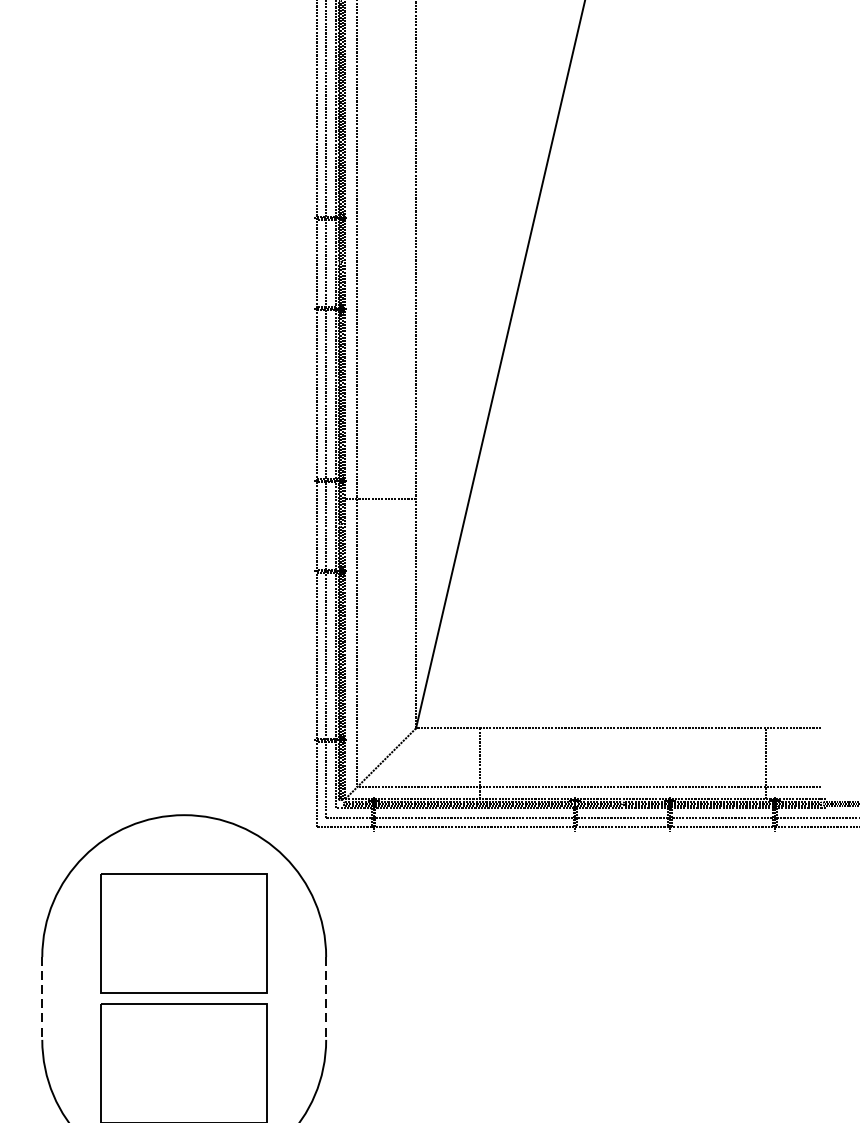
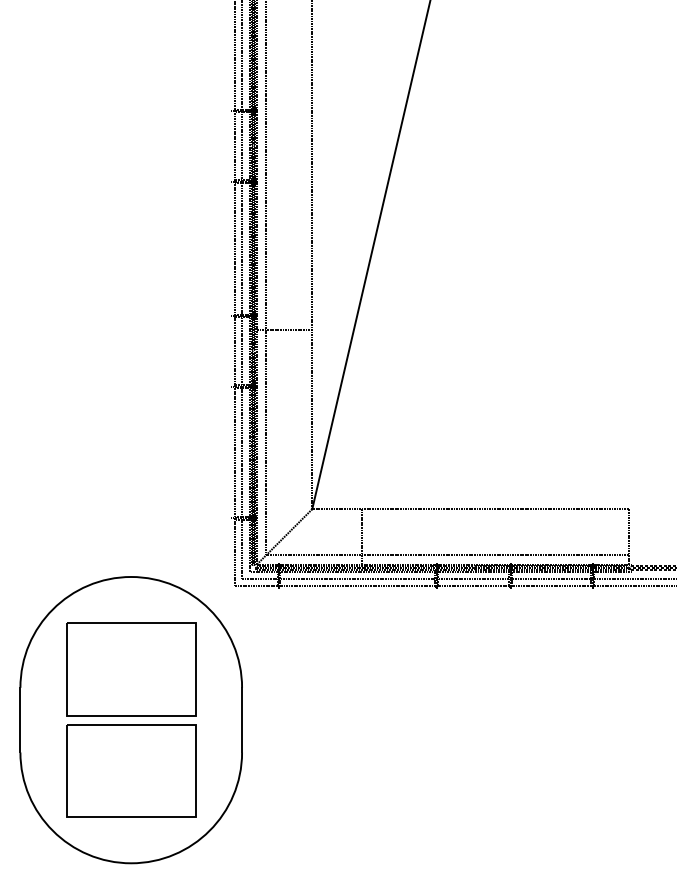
line: (765, 763) -> (628, 536), moved
line: (42, 998) -> (20, 720), dashed -> solid
line: (326, 998) -> (242, 720), dashed -> solid

